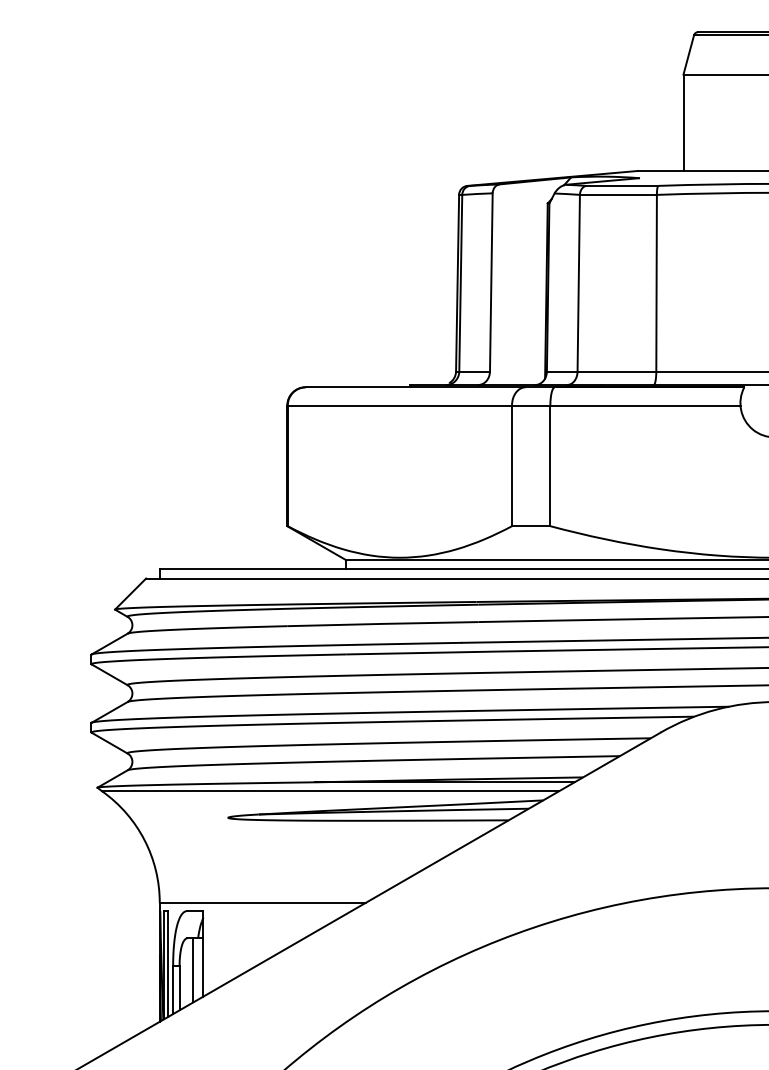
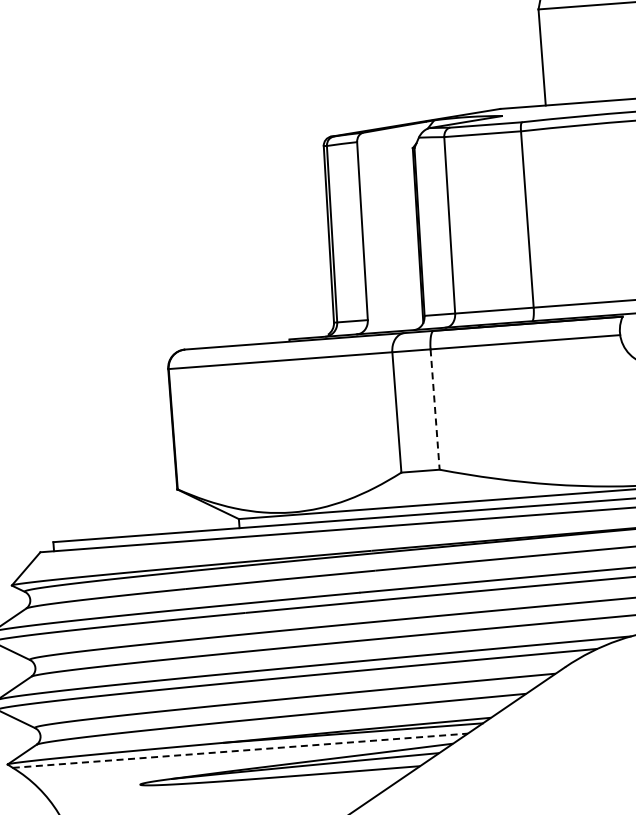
line: (550, 466) -> (435, 410), solid -> dashed
line: (331, 791) -> (241, 750), solid -> dashed

